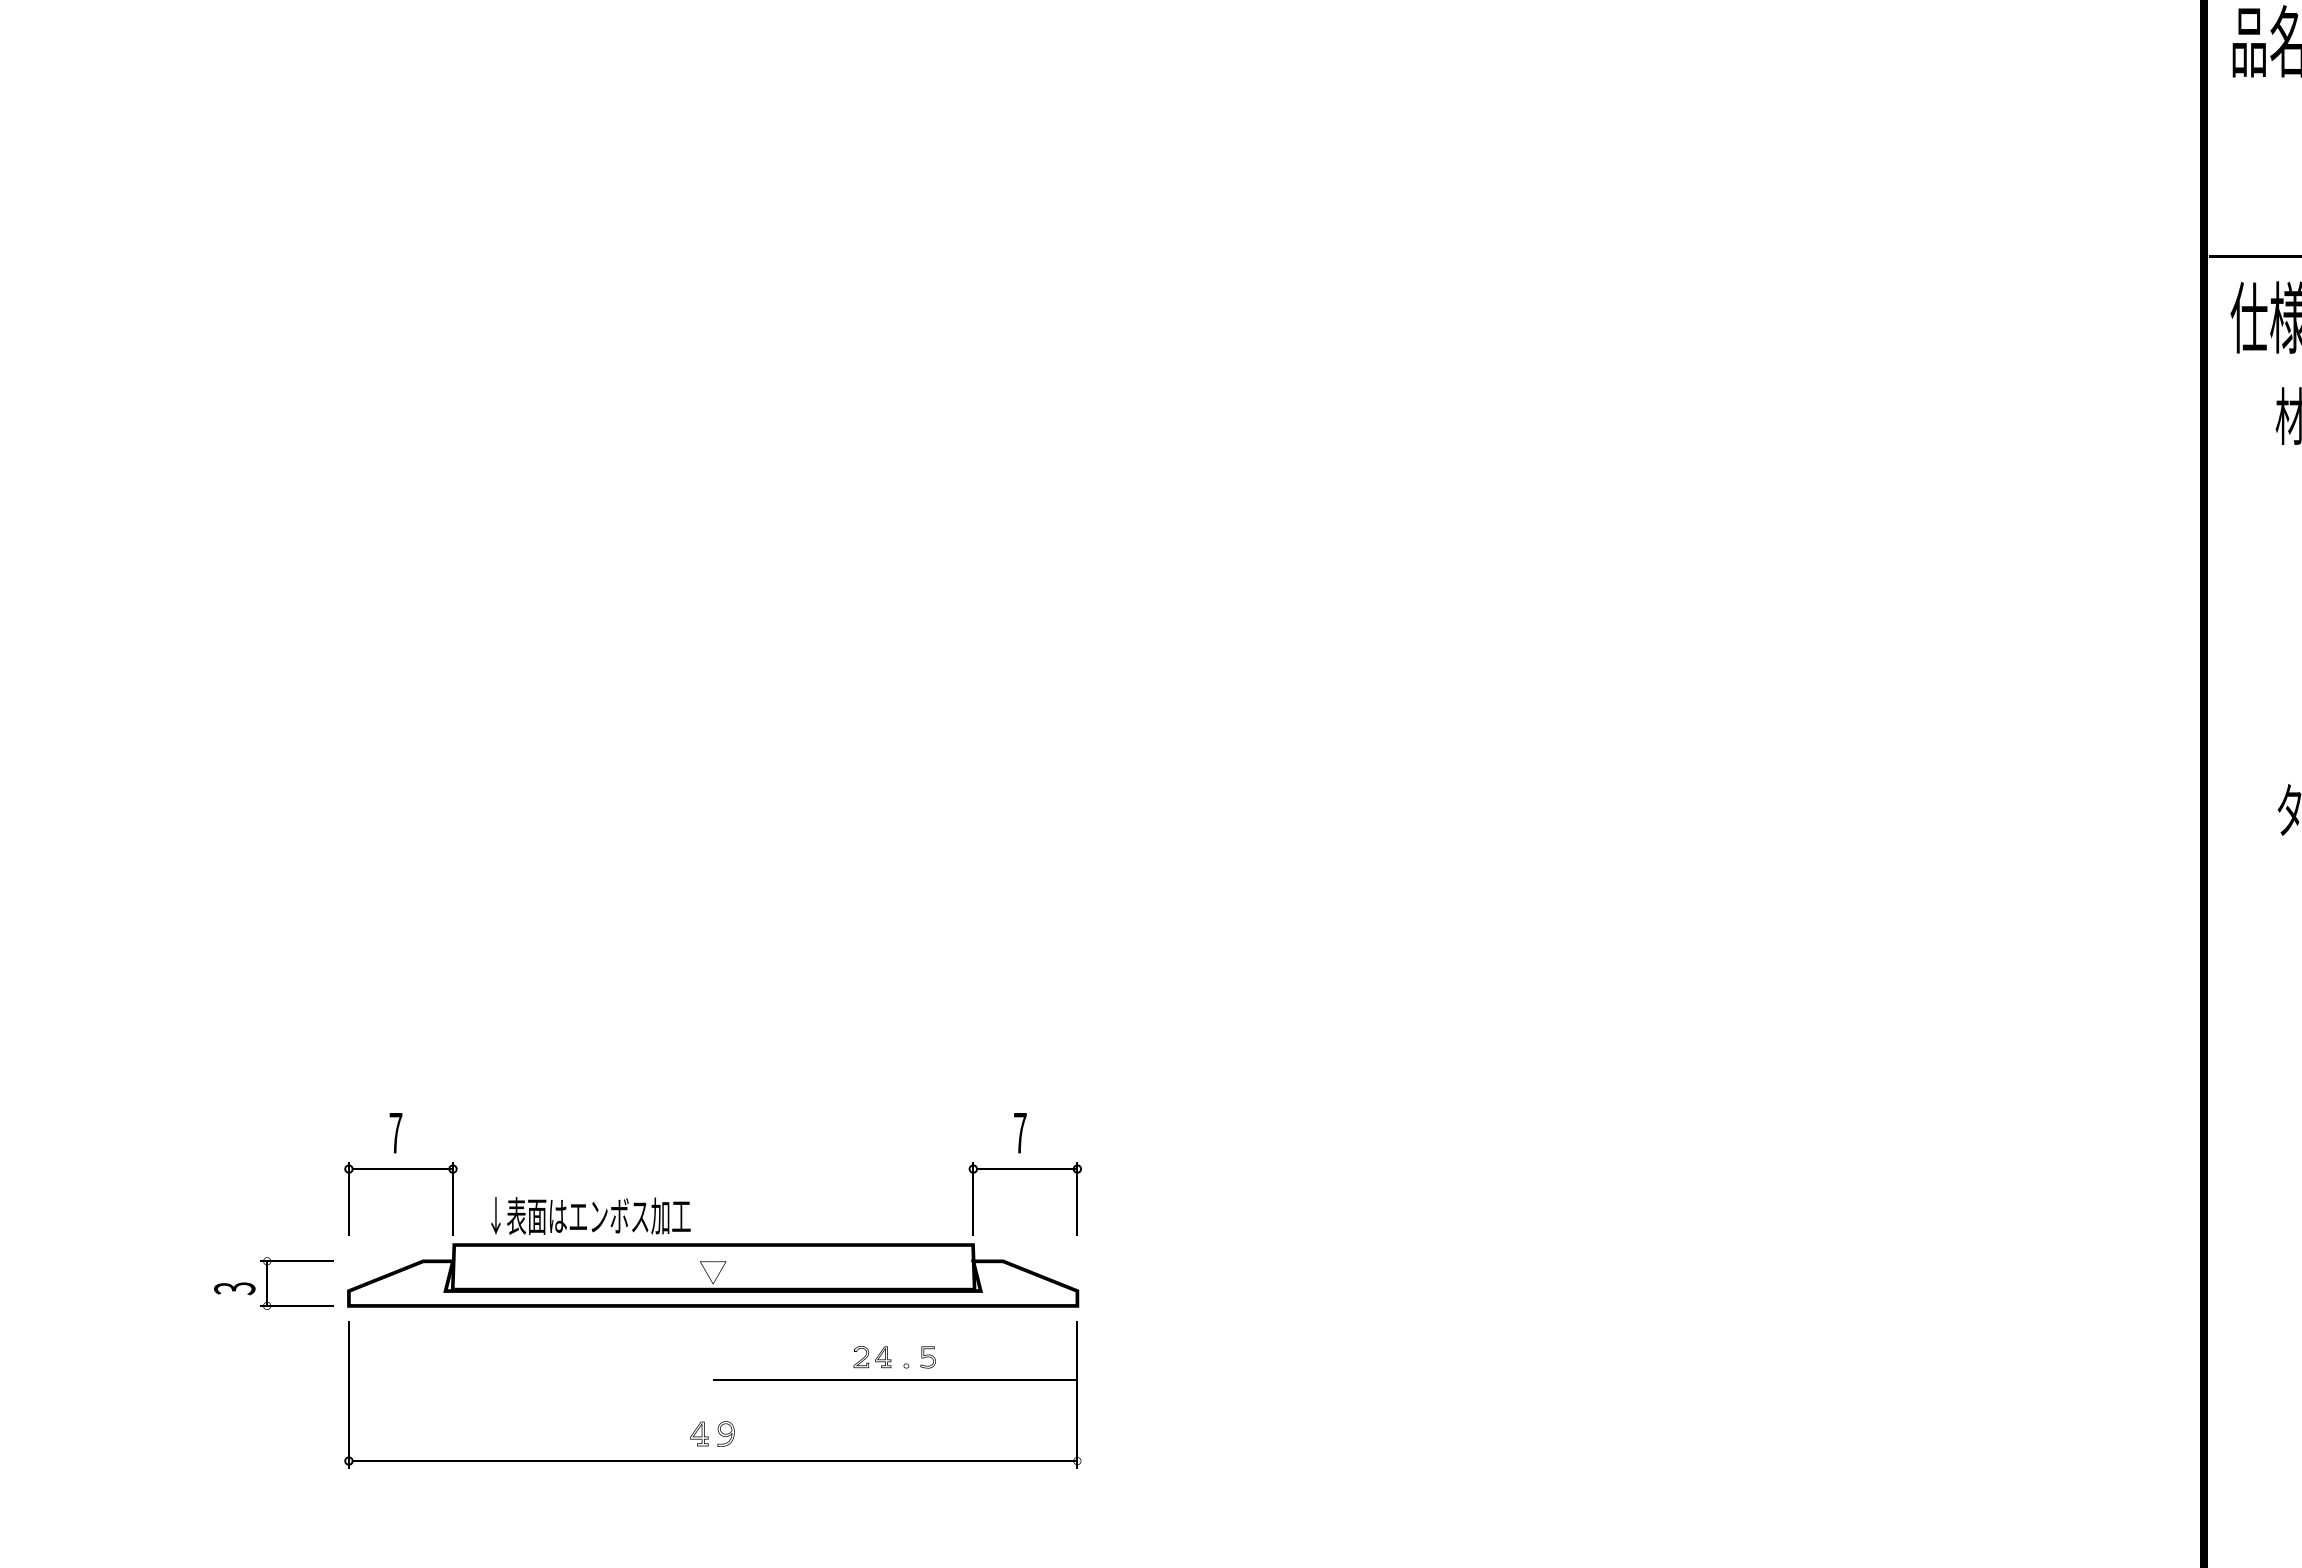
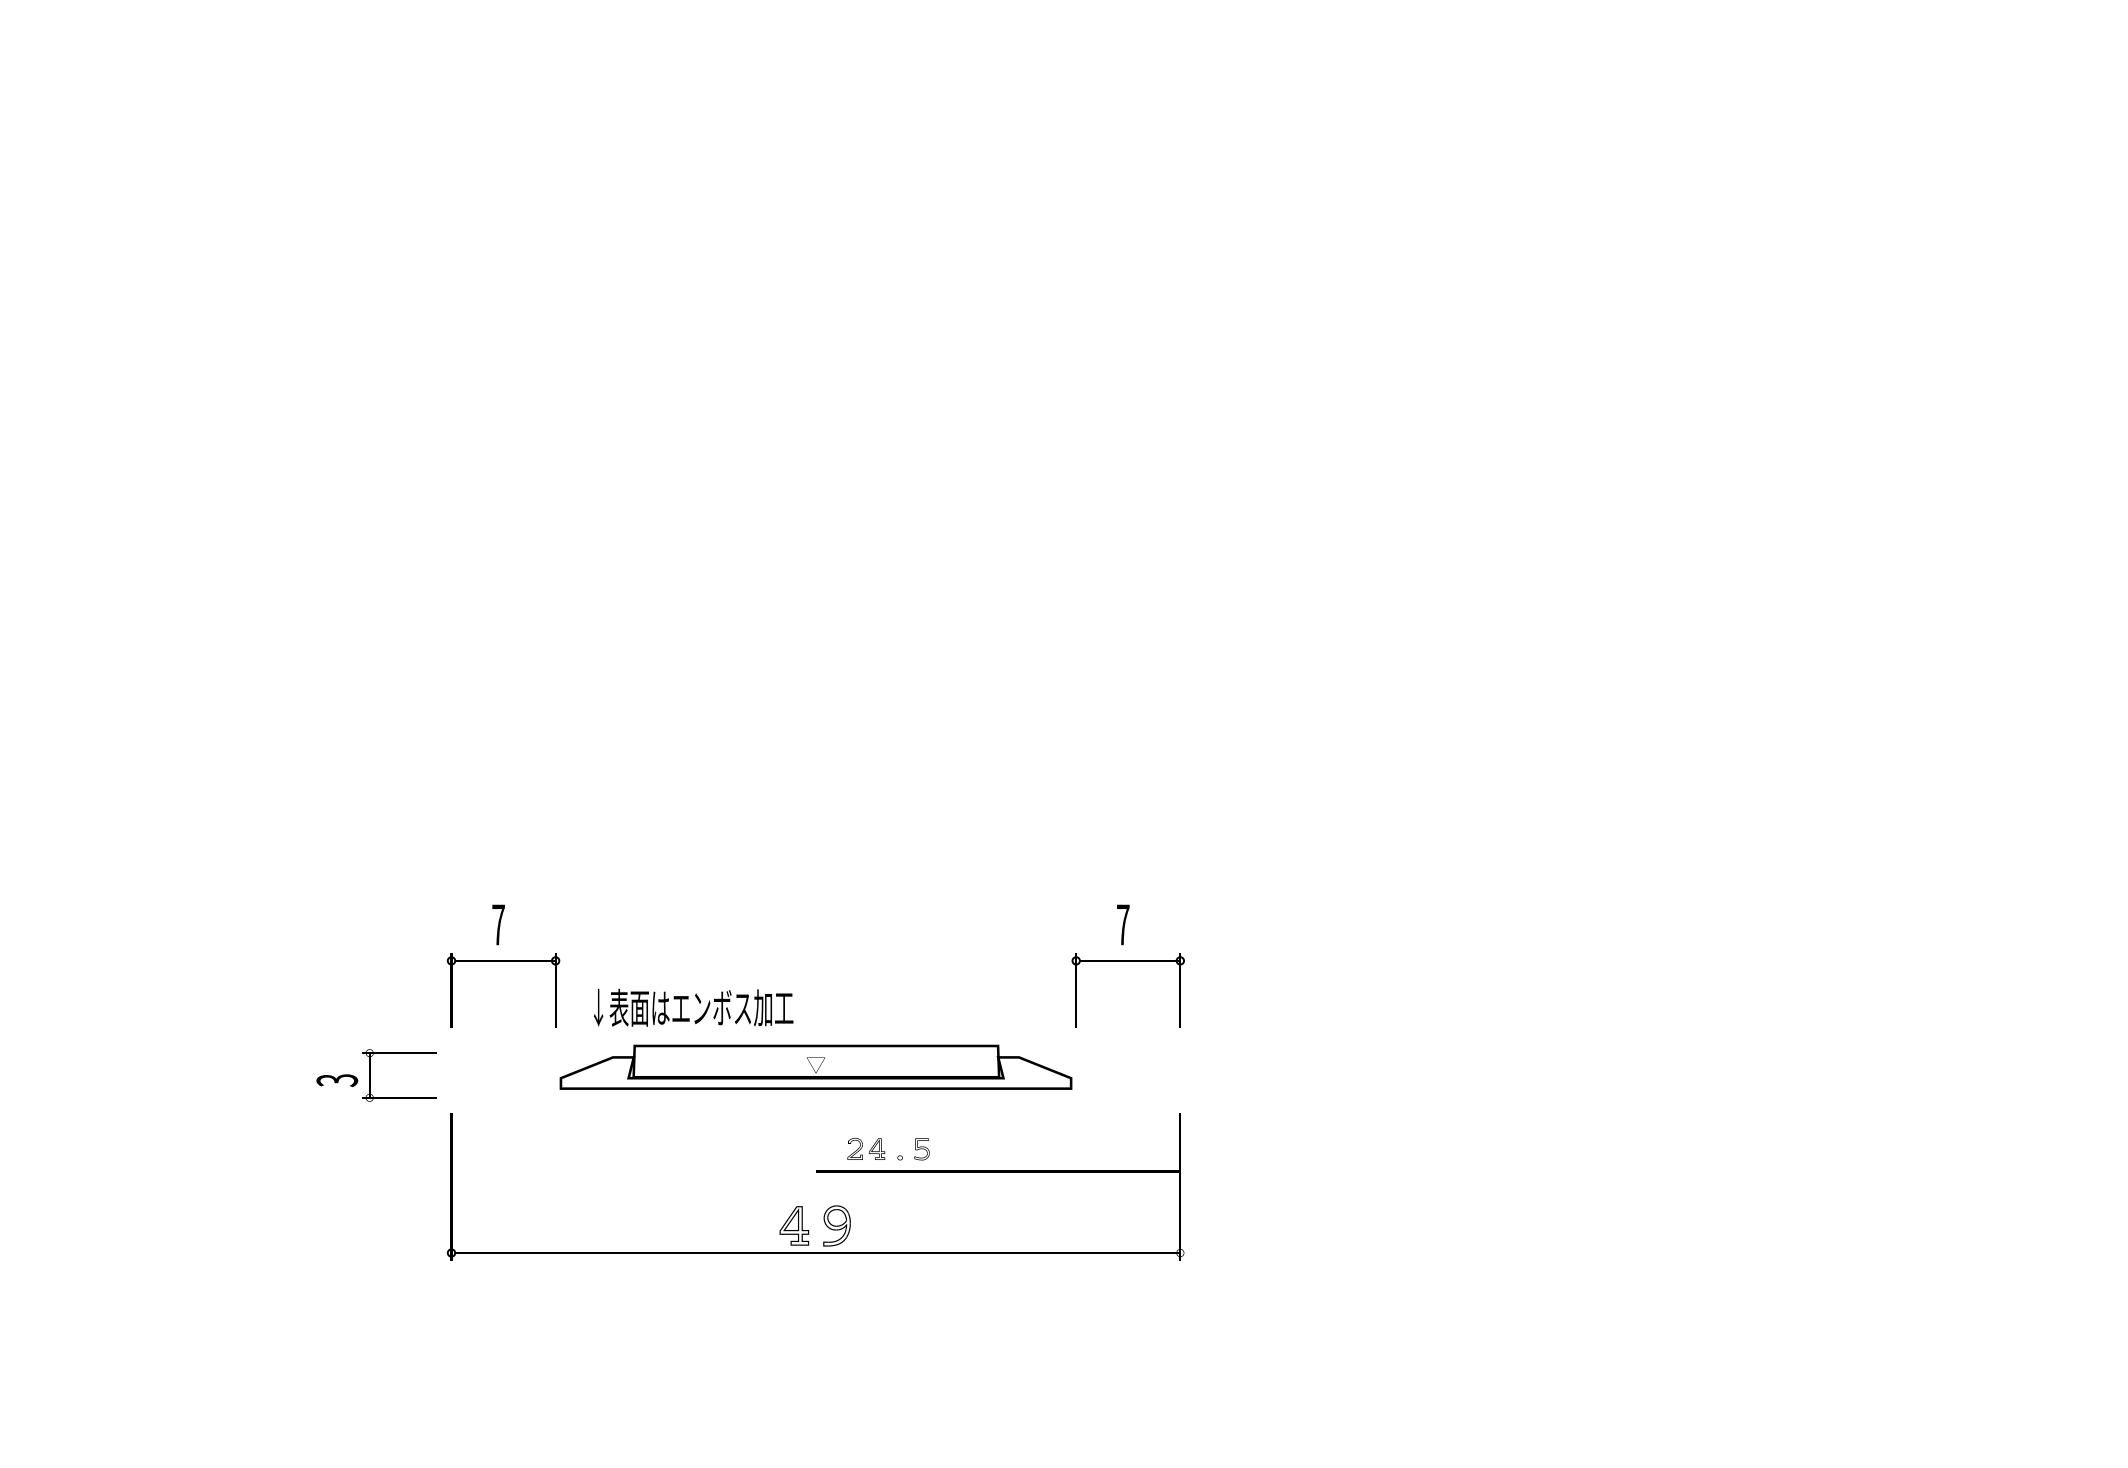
part: (713, 1275) -> (816, 1067), size x0.7
part: (894, 1357) -> (888, 1149), moved
part: (712, 1433) -> (815, 1225), size x1.6

